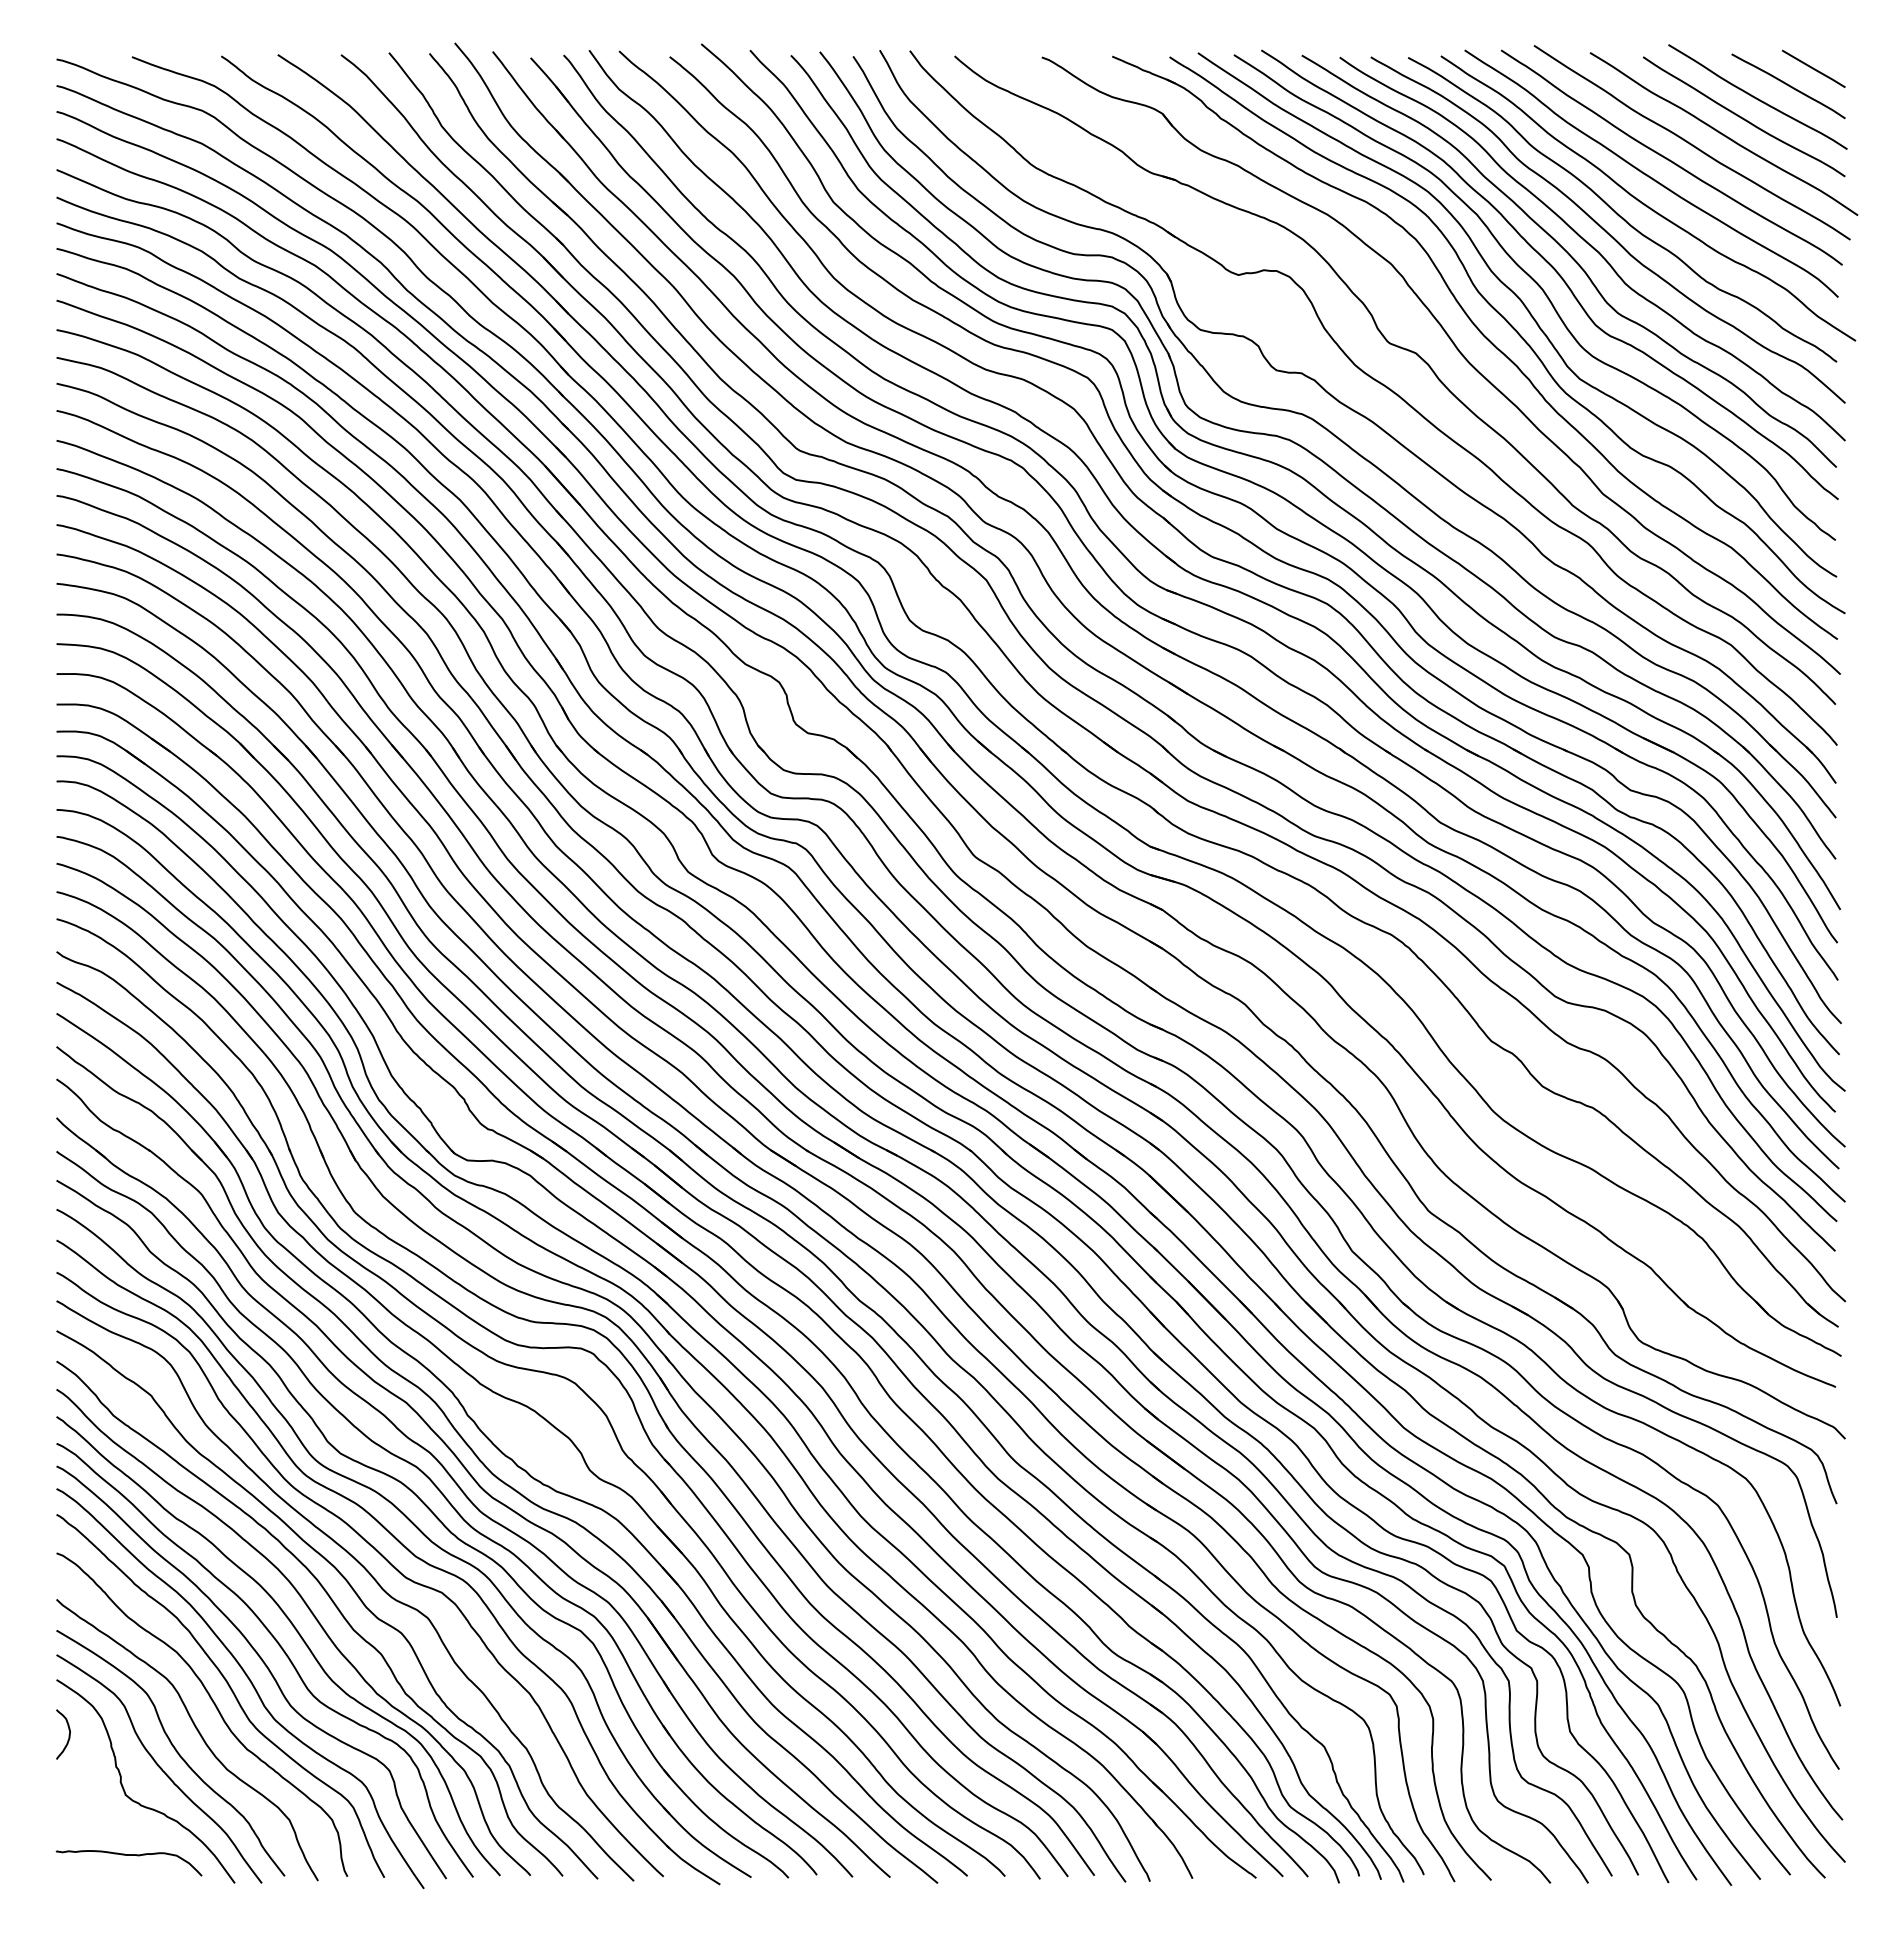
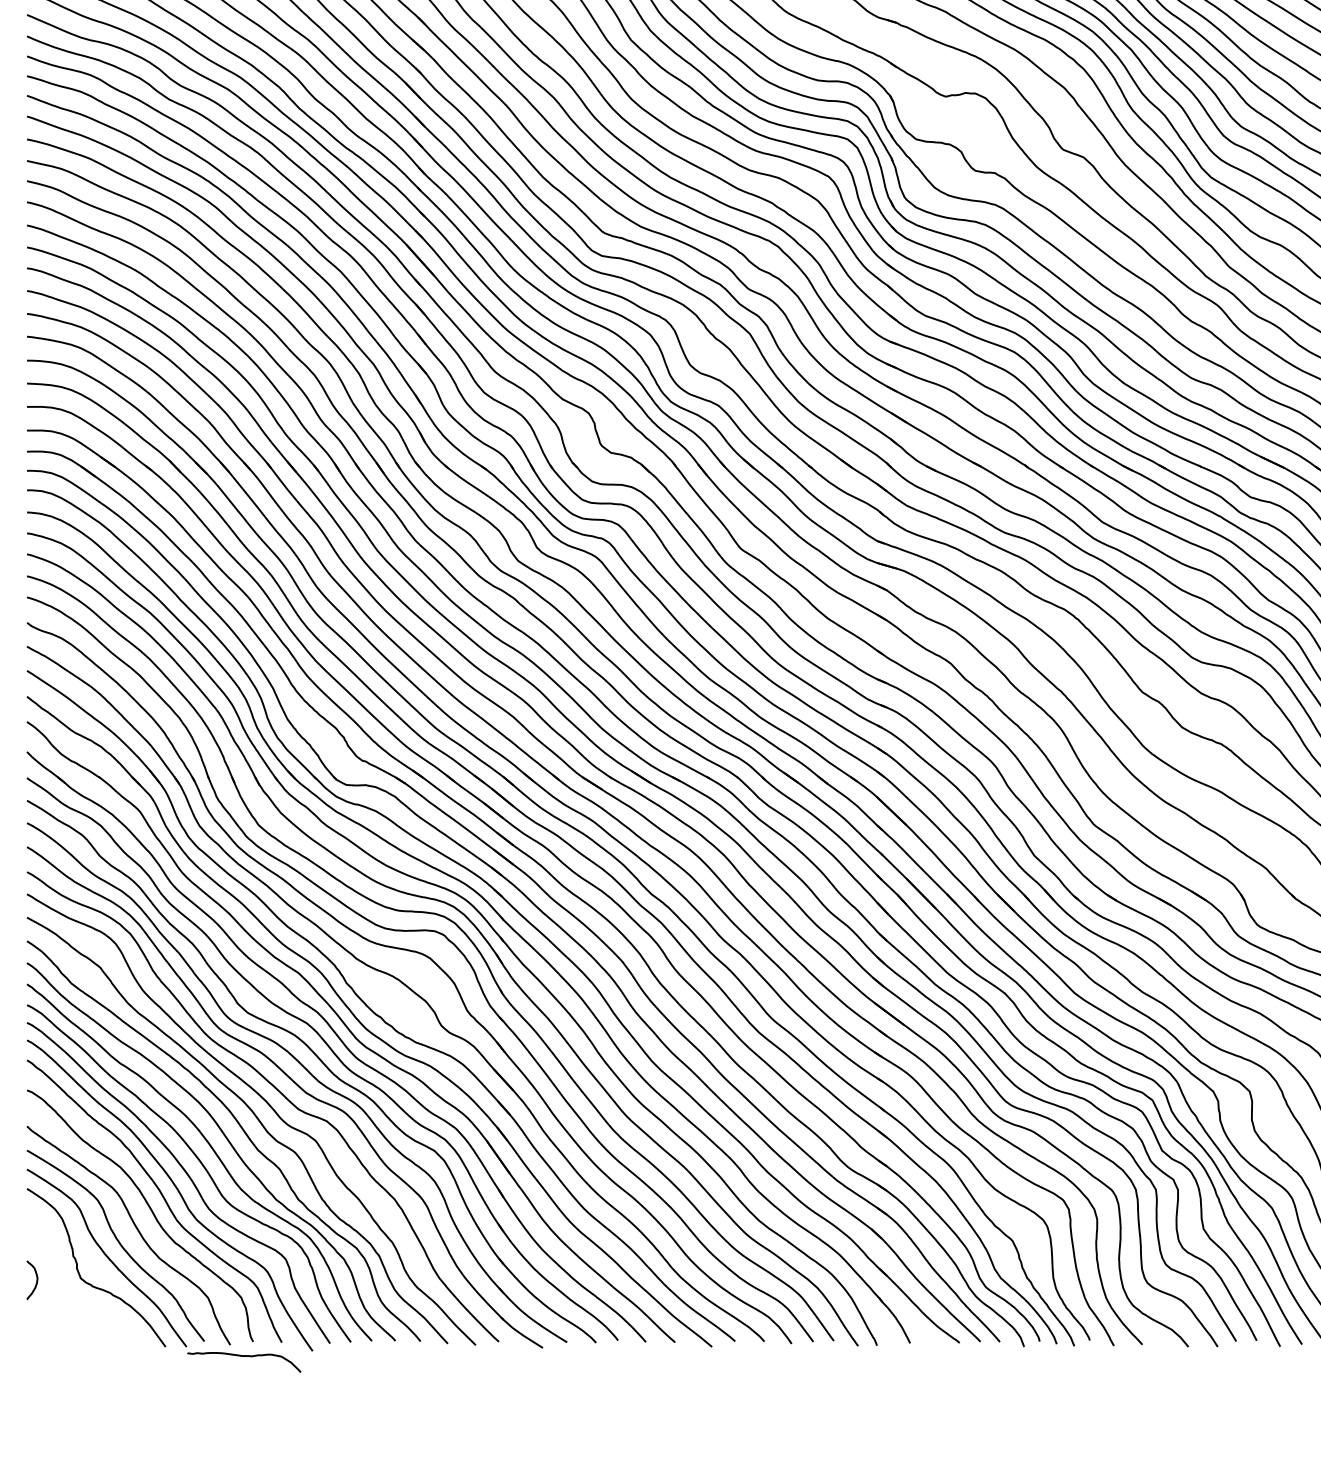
curve: (68, 1735) -> (36, 1281), moved
curve: (128, 1855) -> (243, 1356), moved

